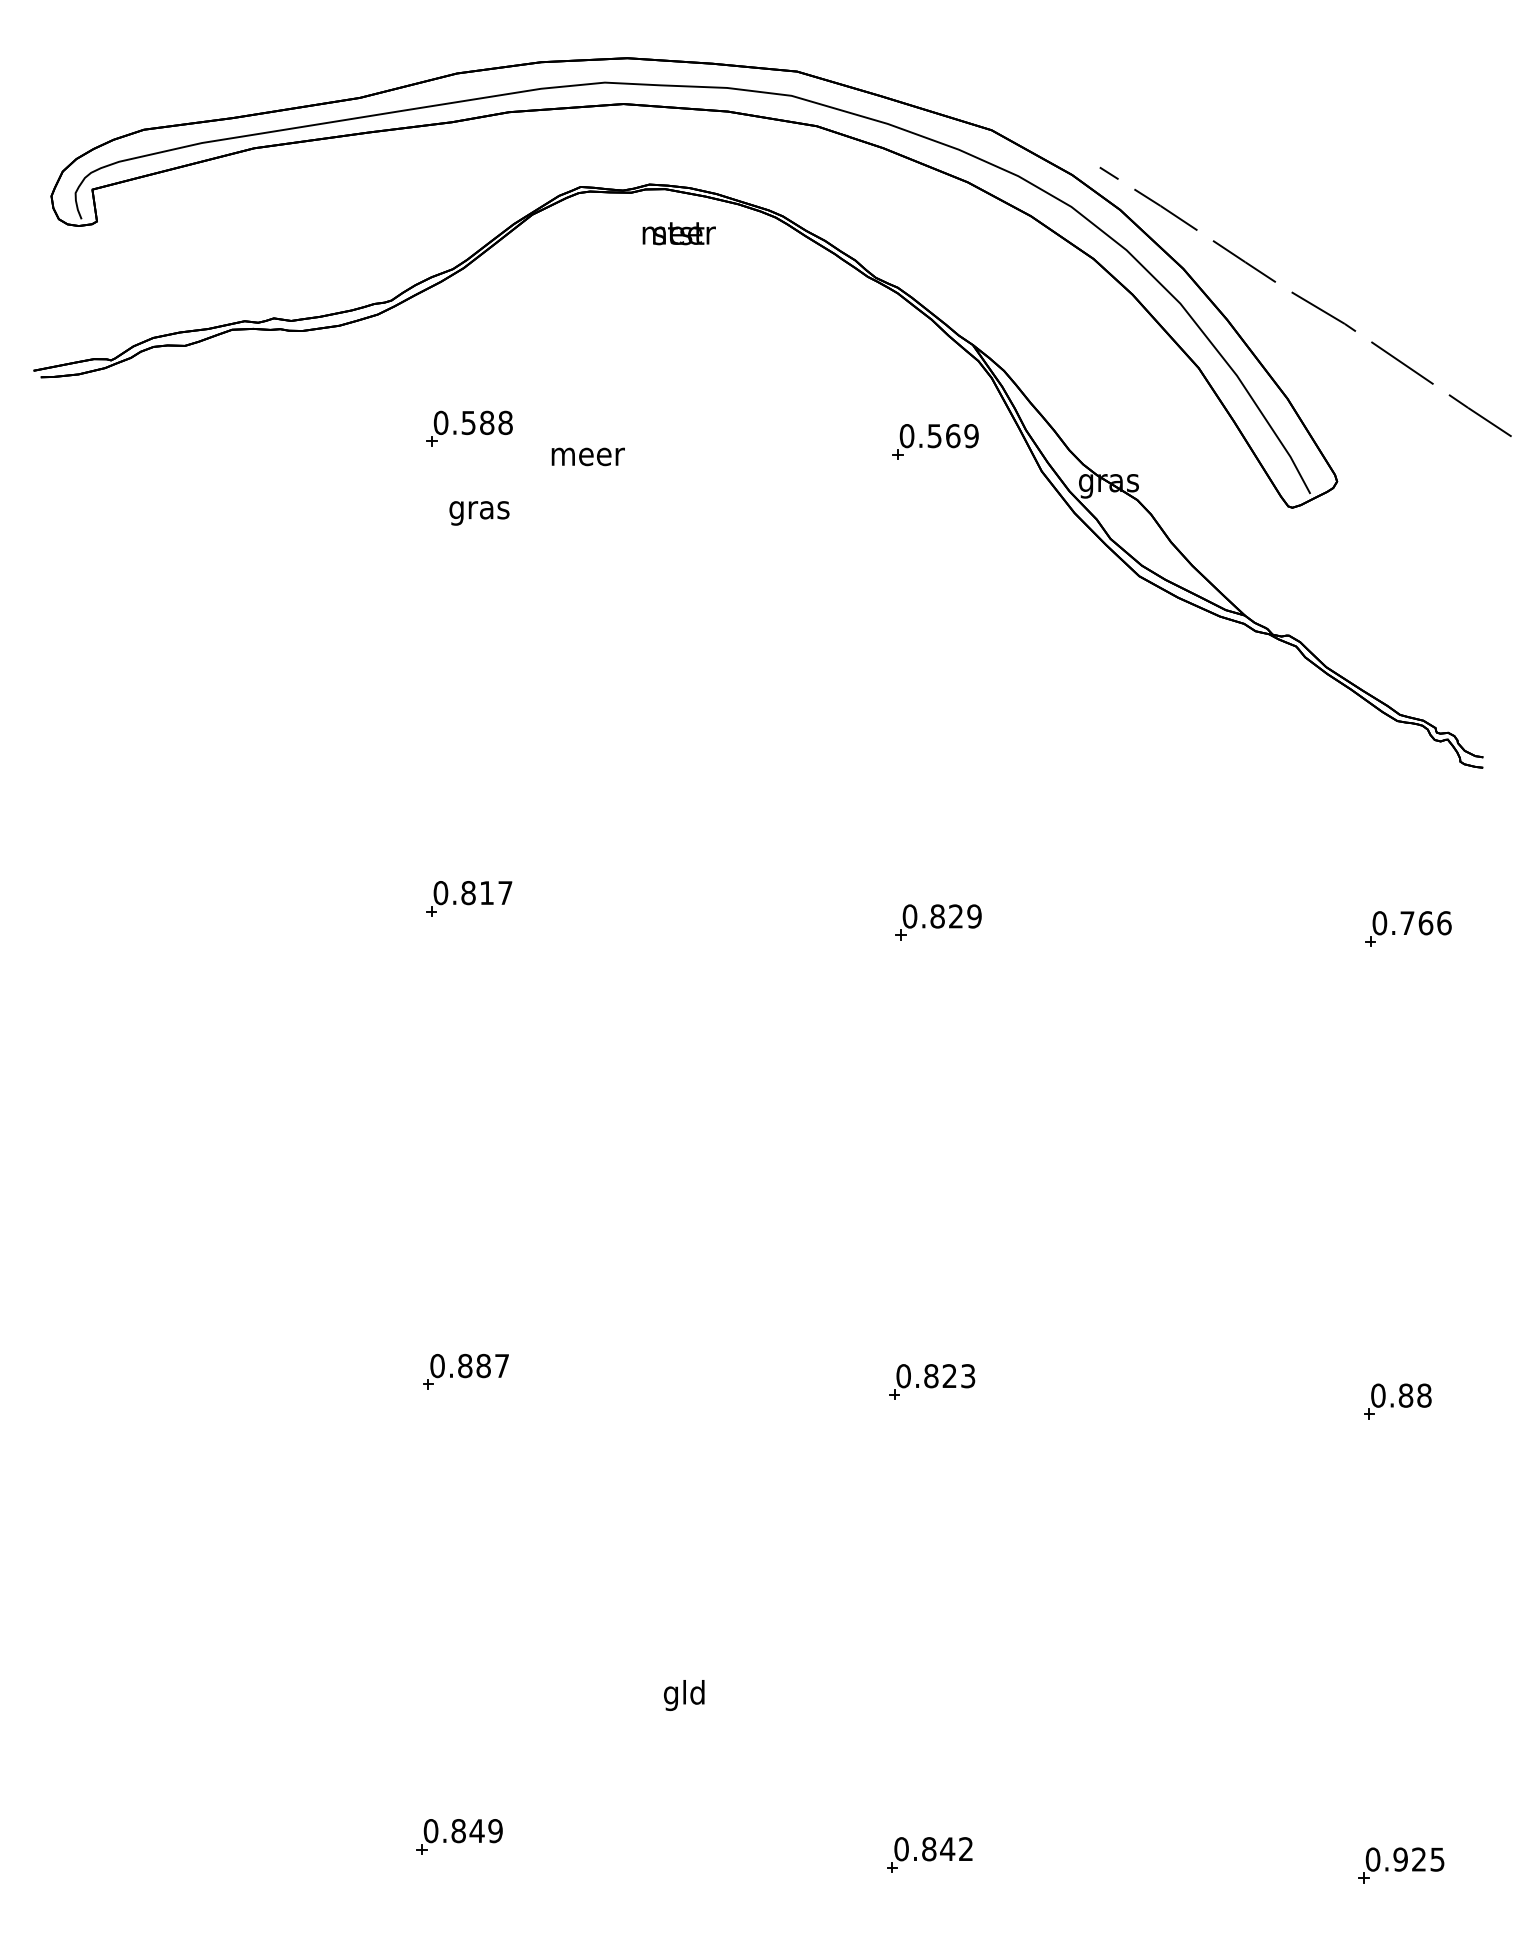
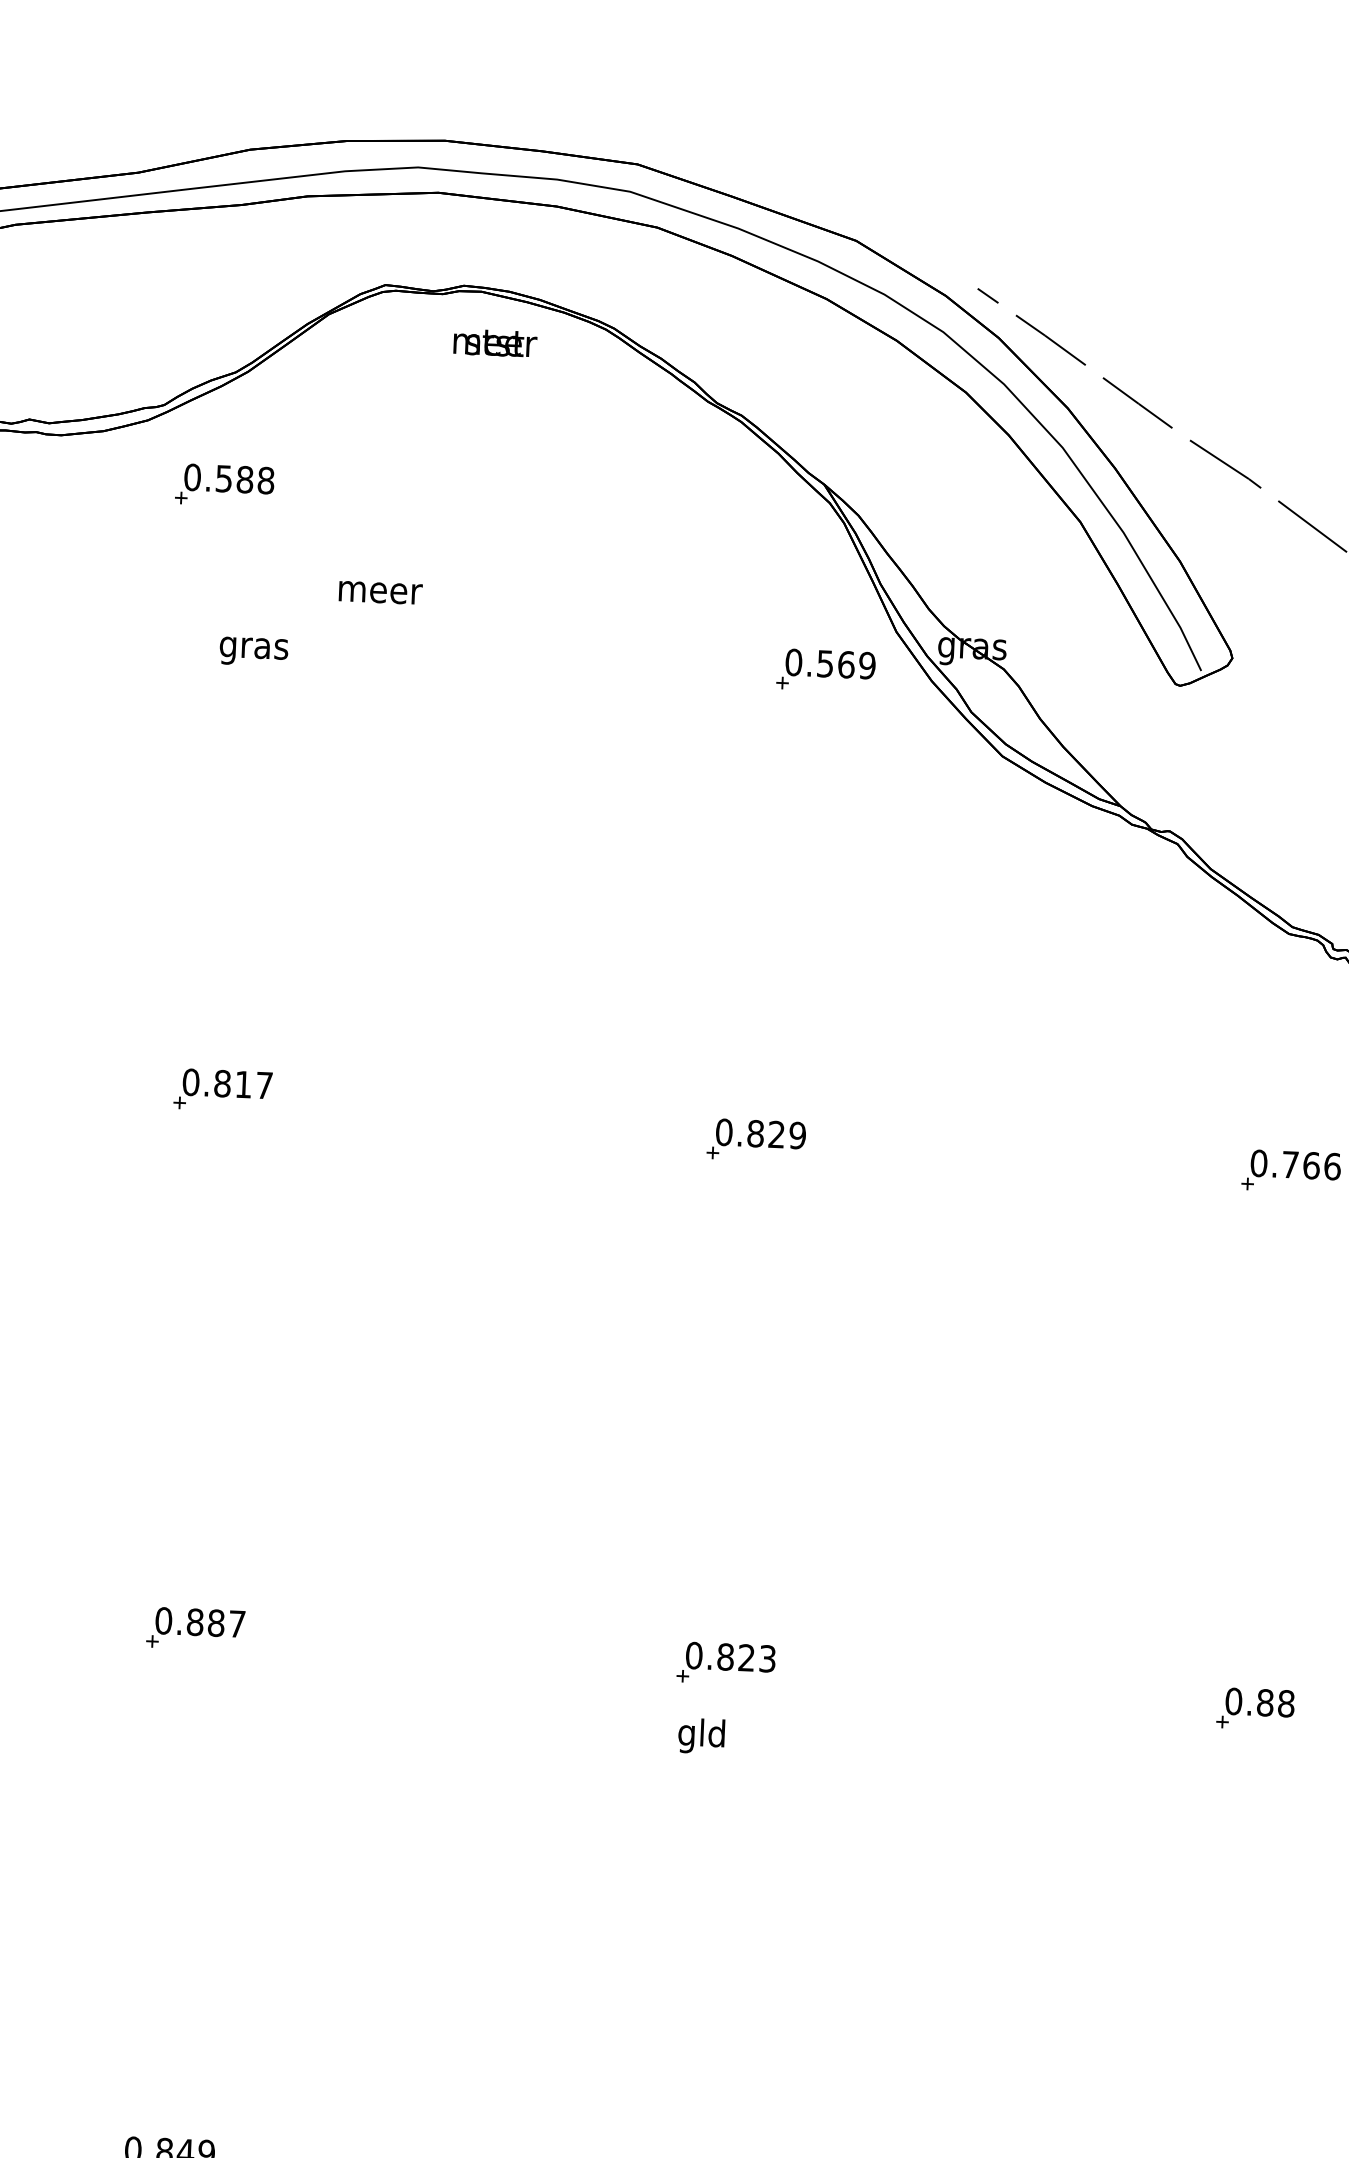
part: (469, 428) -> (224, 485), moved
part: (935, 441) -> (826, 670), moved
text: (684, 1695) -> (701, 1736), moved

